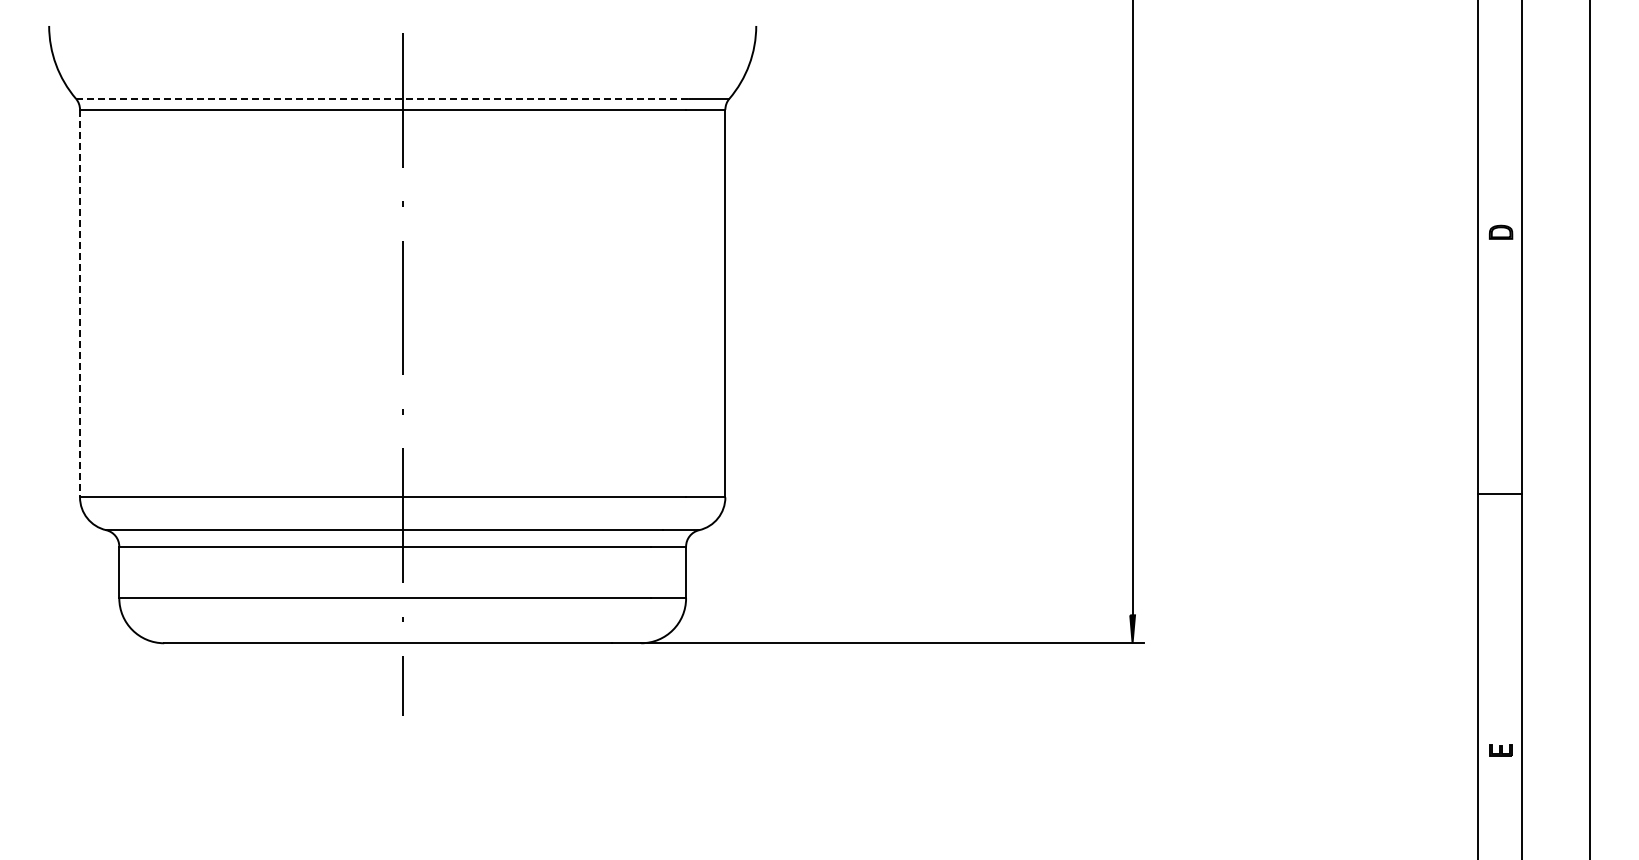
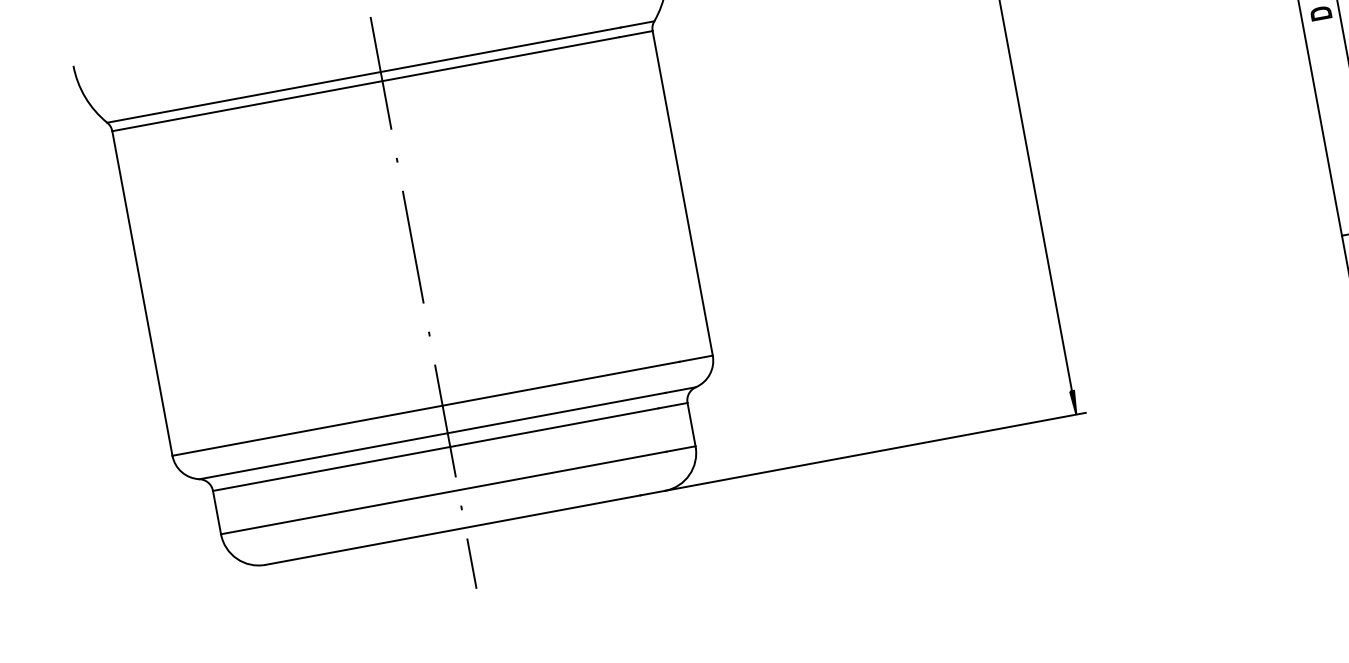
line: (382, 98) -> (363, 74), dashed -> solid
line: (80, 303) -> (142, 293), dashed -> solid

